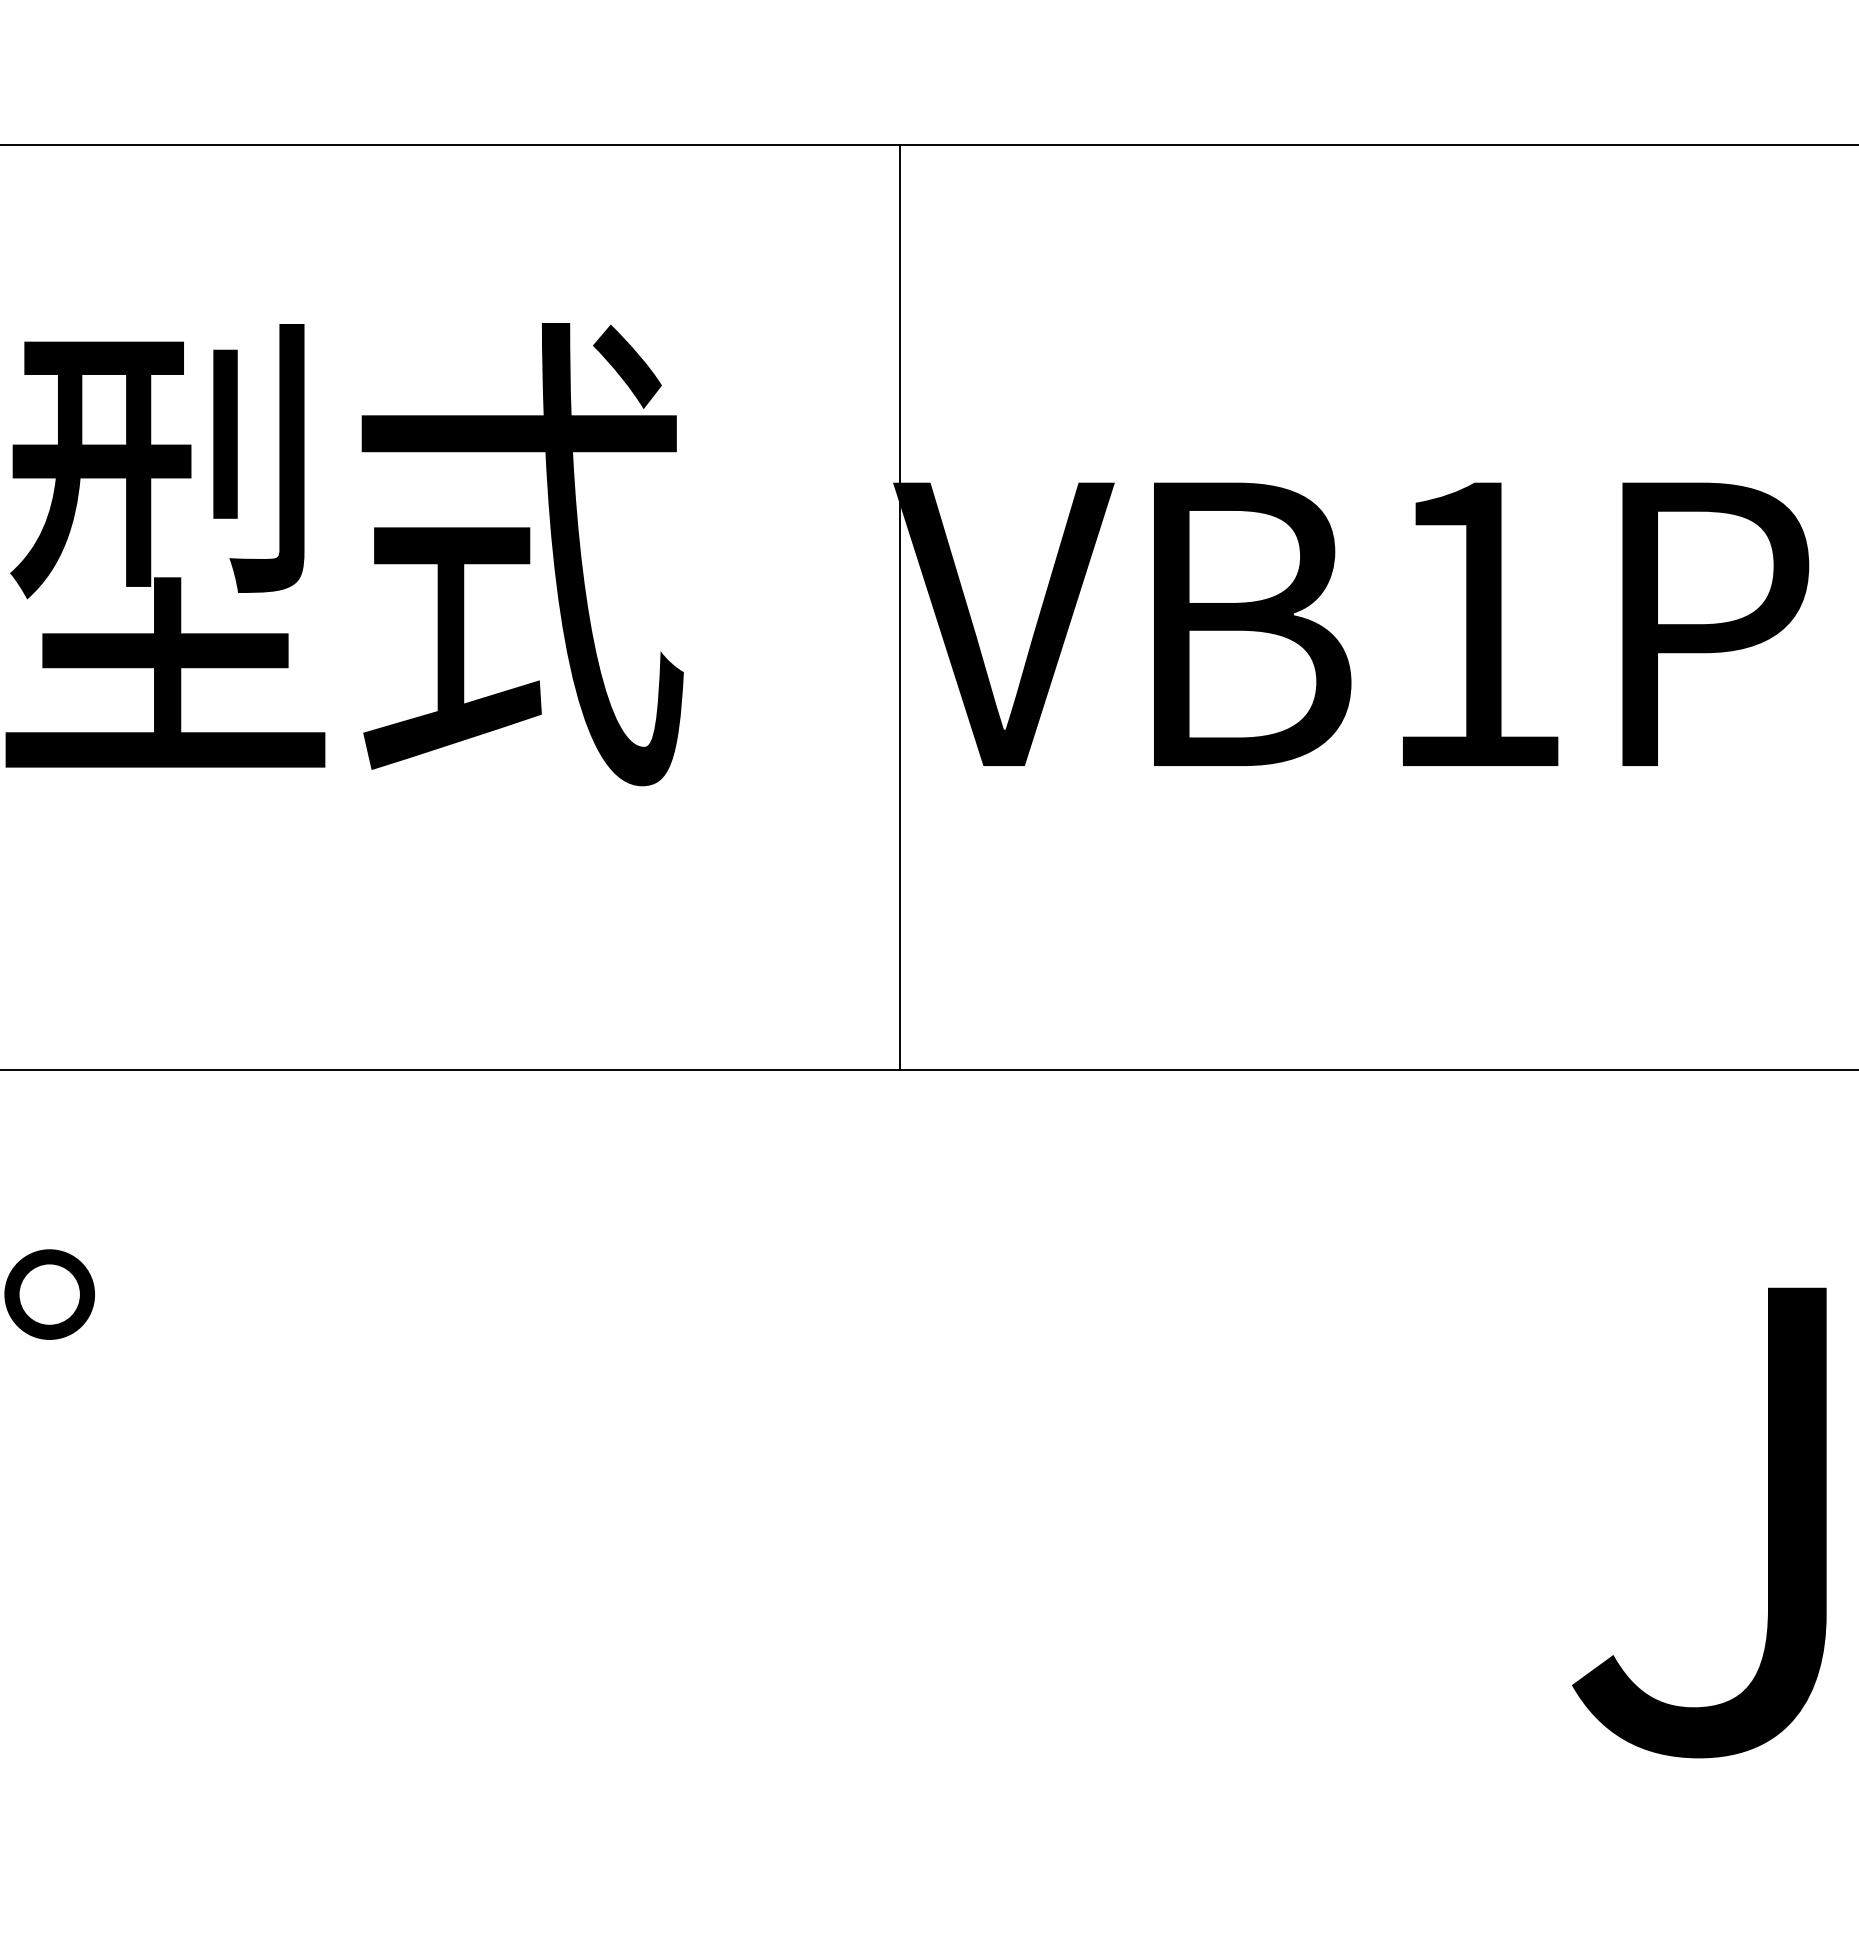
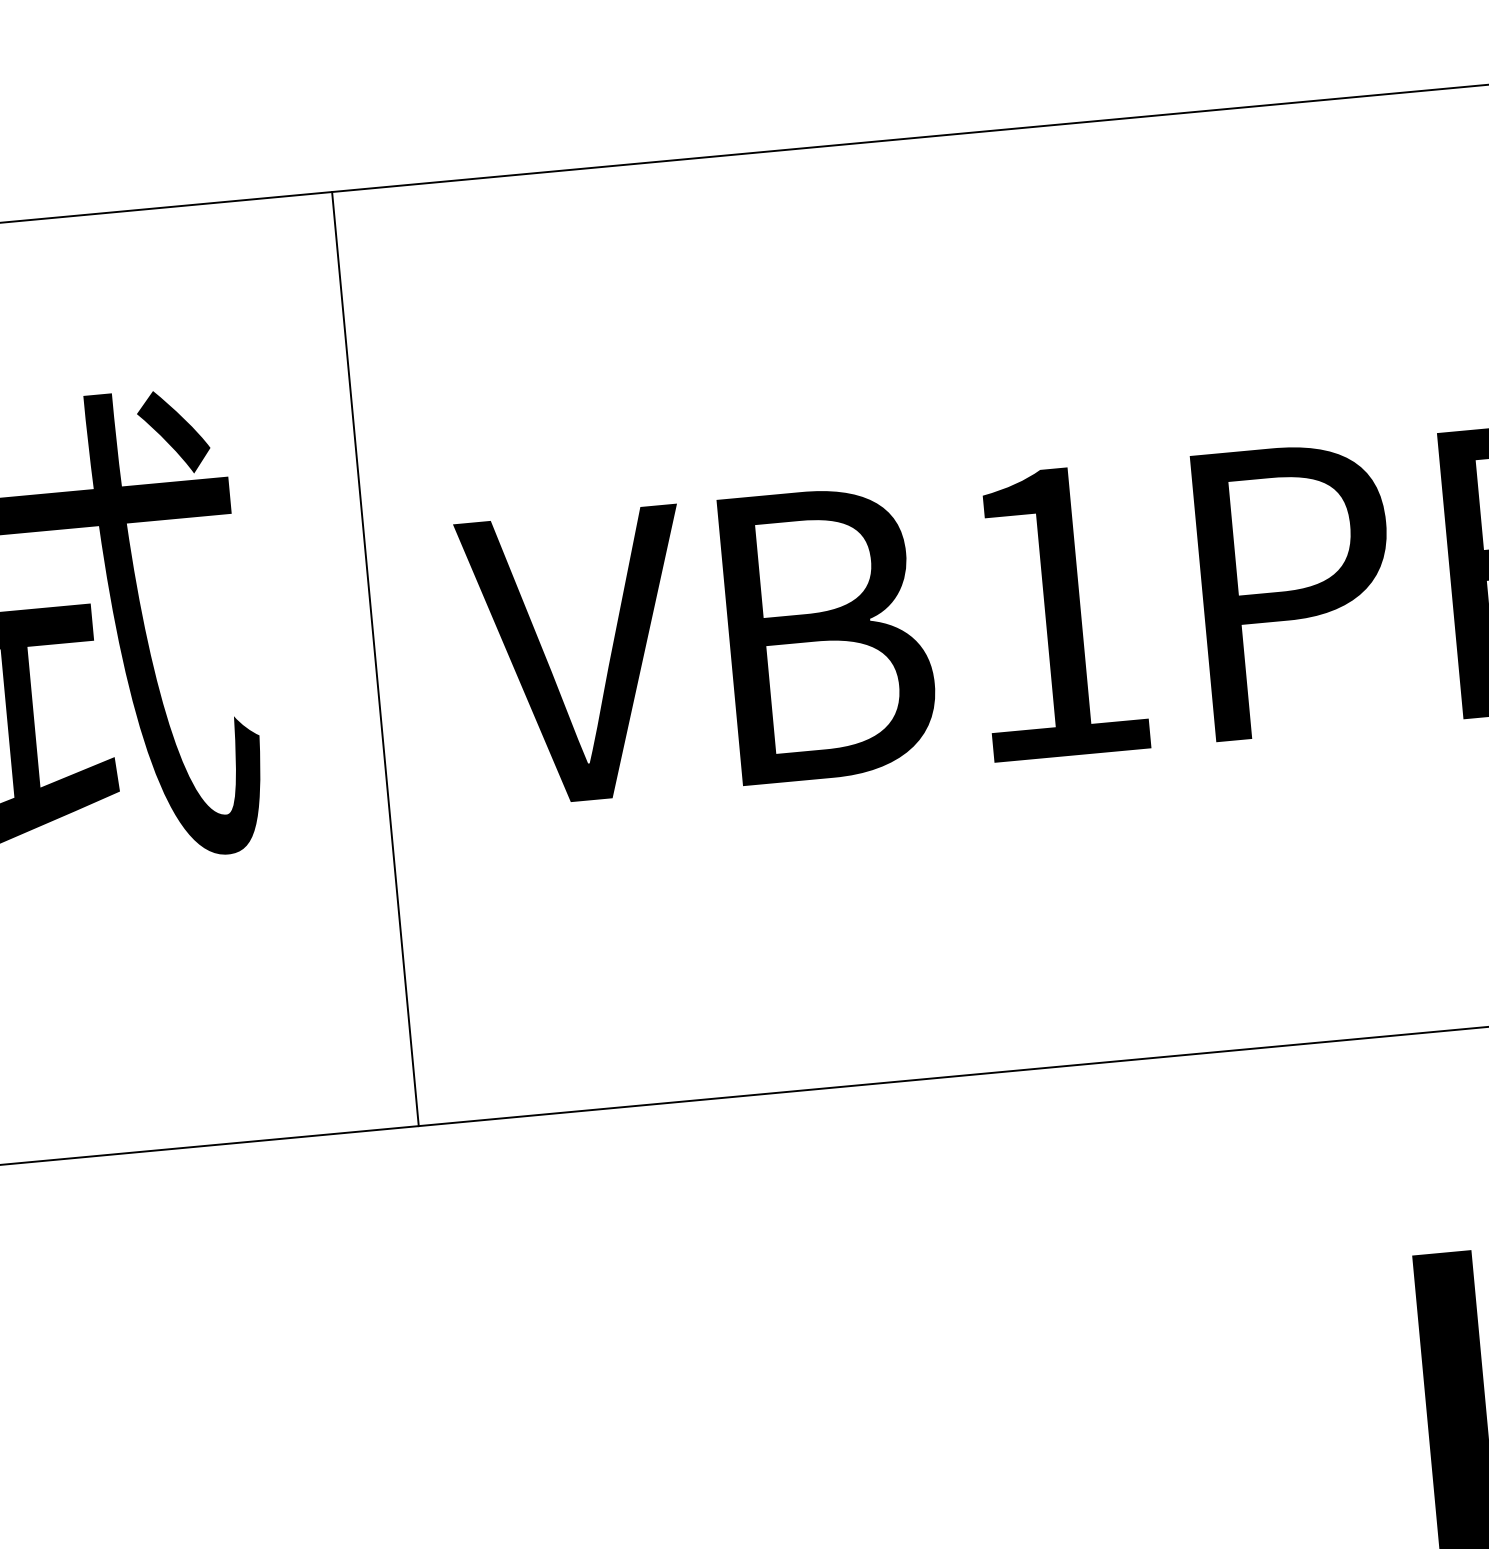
line: (899, 607) -> (375, 658), moved

